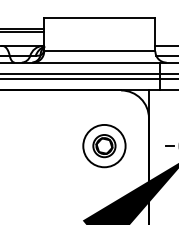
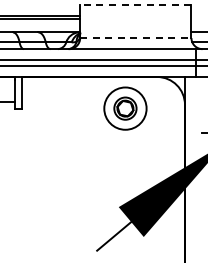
line: (99, 17) -> (135, 4), solid -> dashed
line: (99, 51) -> (135, 38), solid -> dashed
part: (104, 145) -> (125, 108), moved

